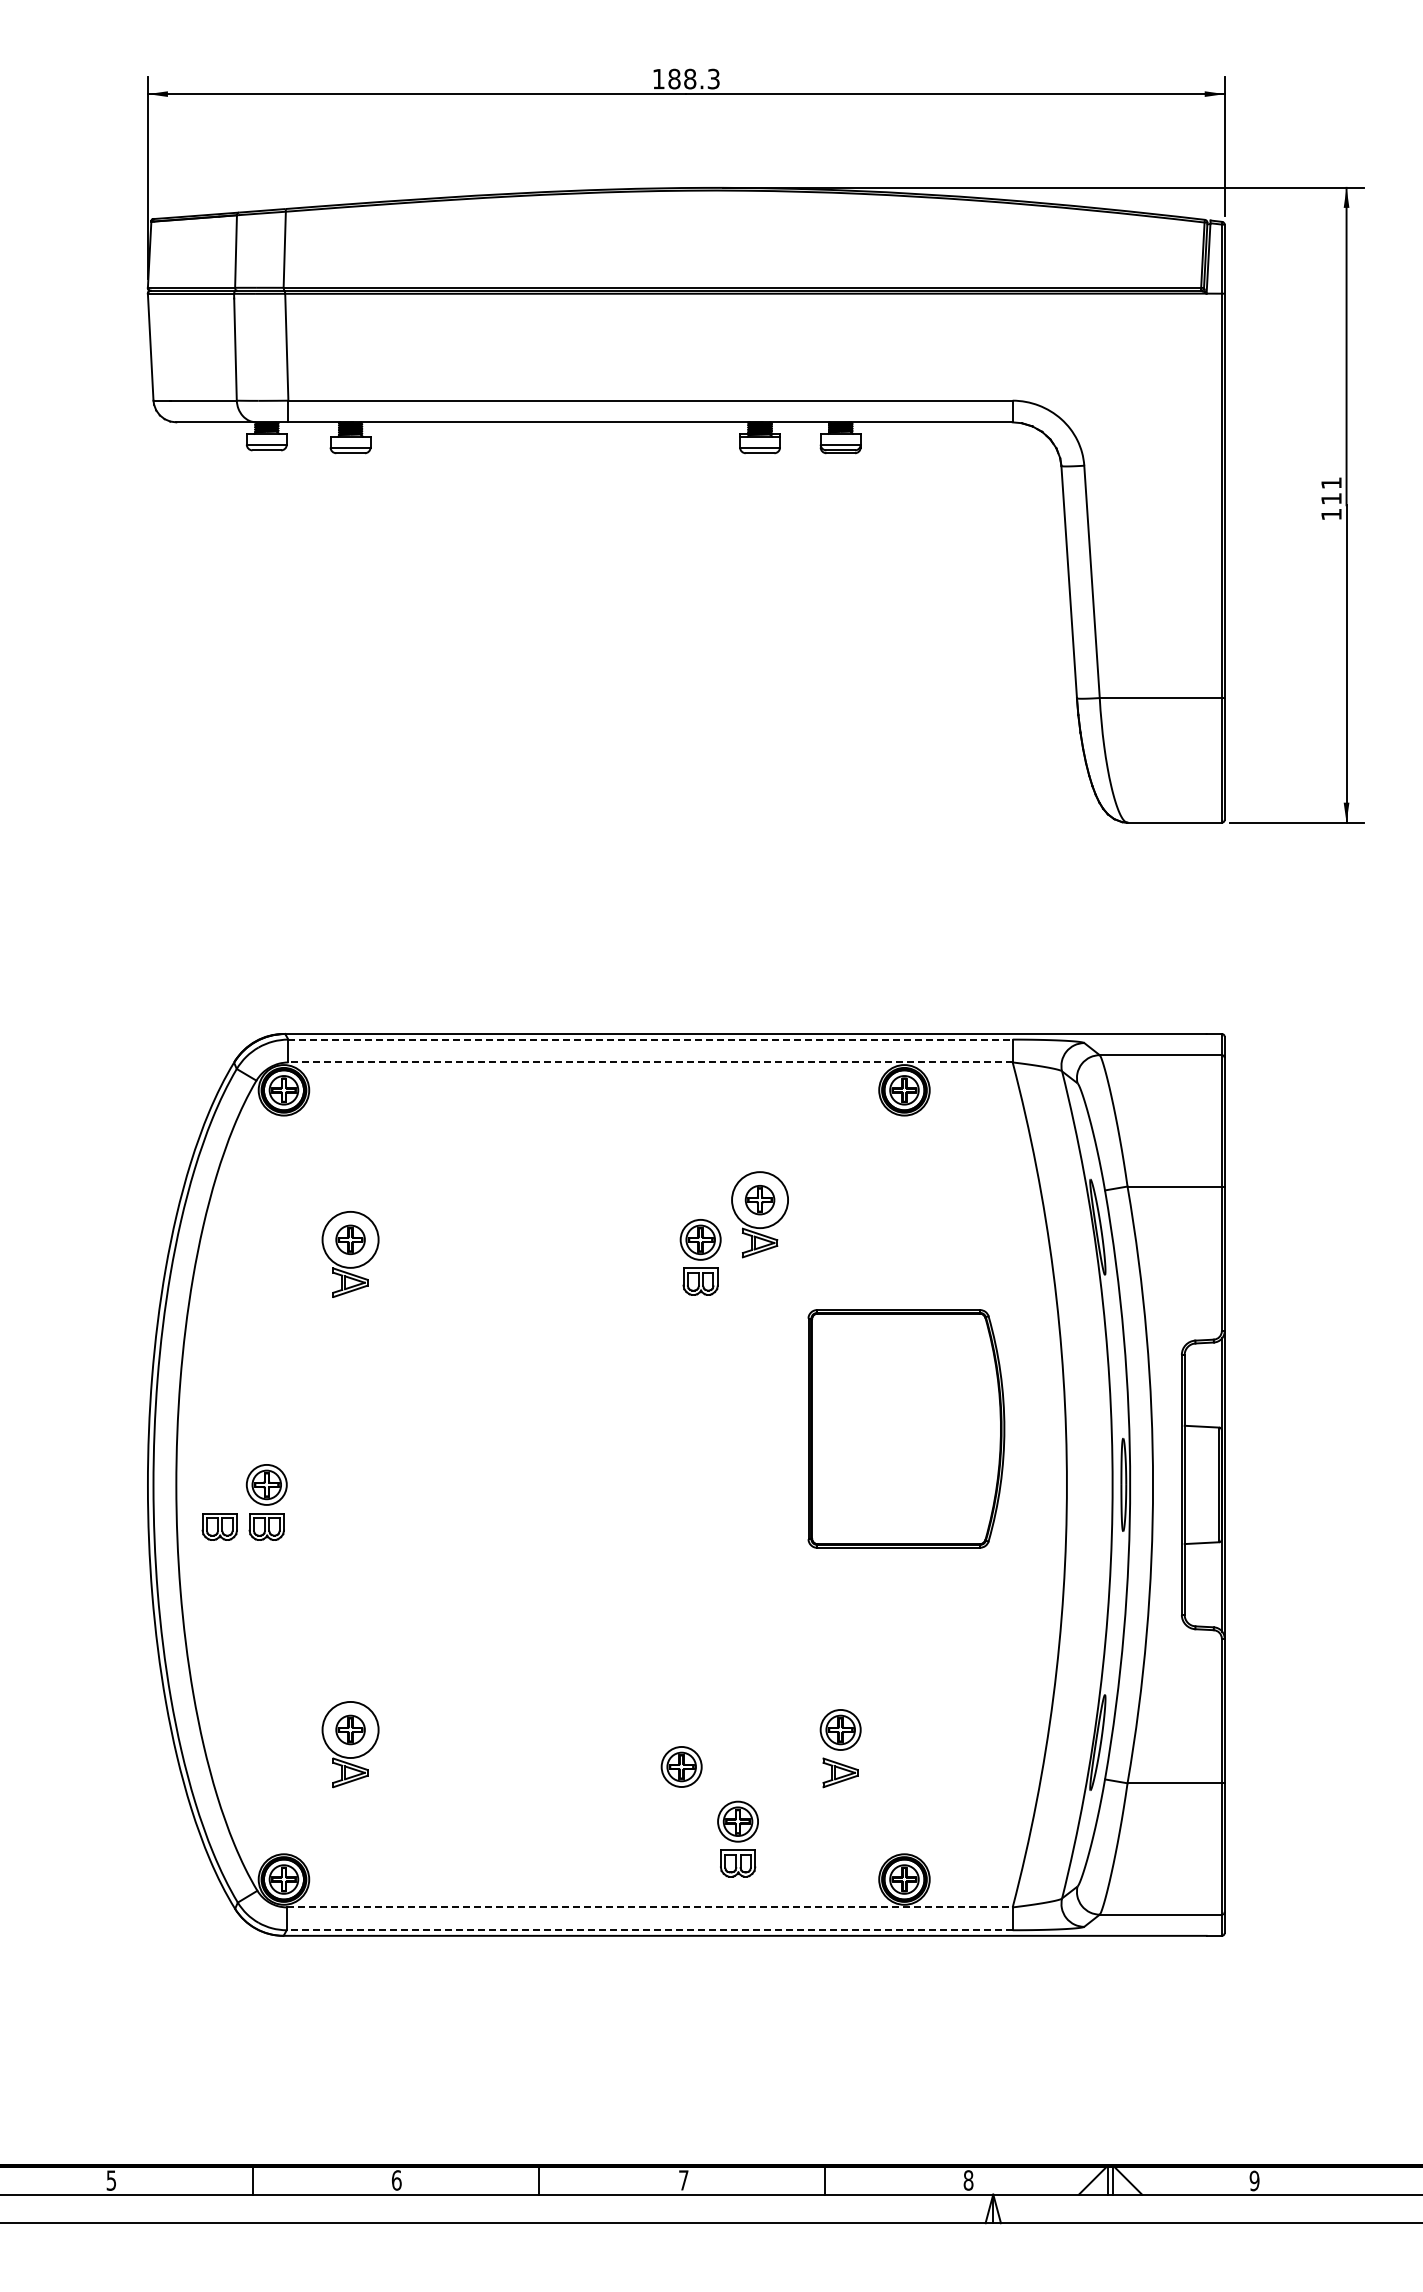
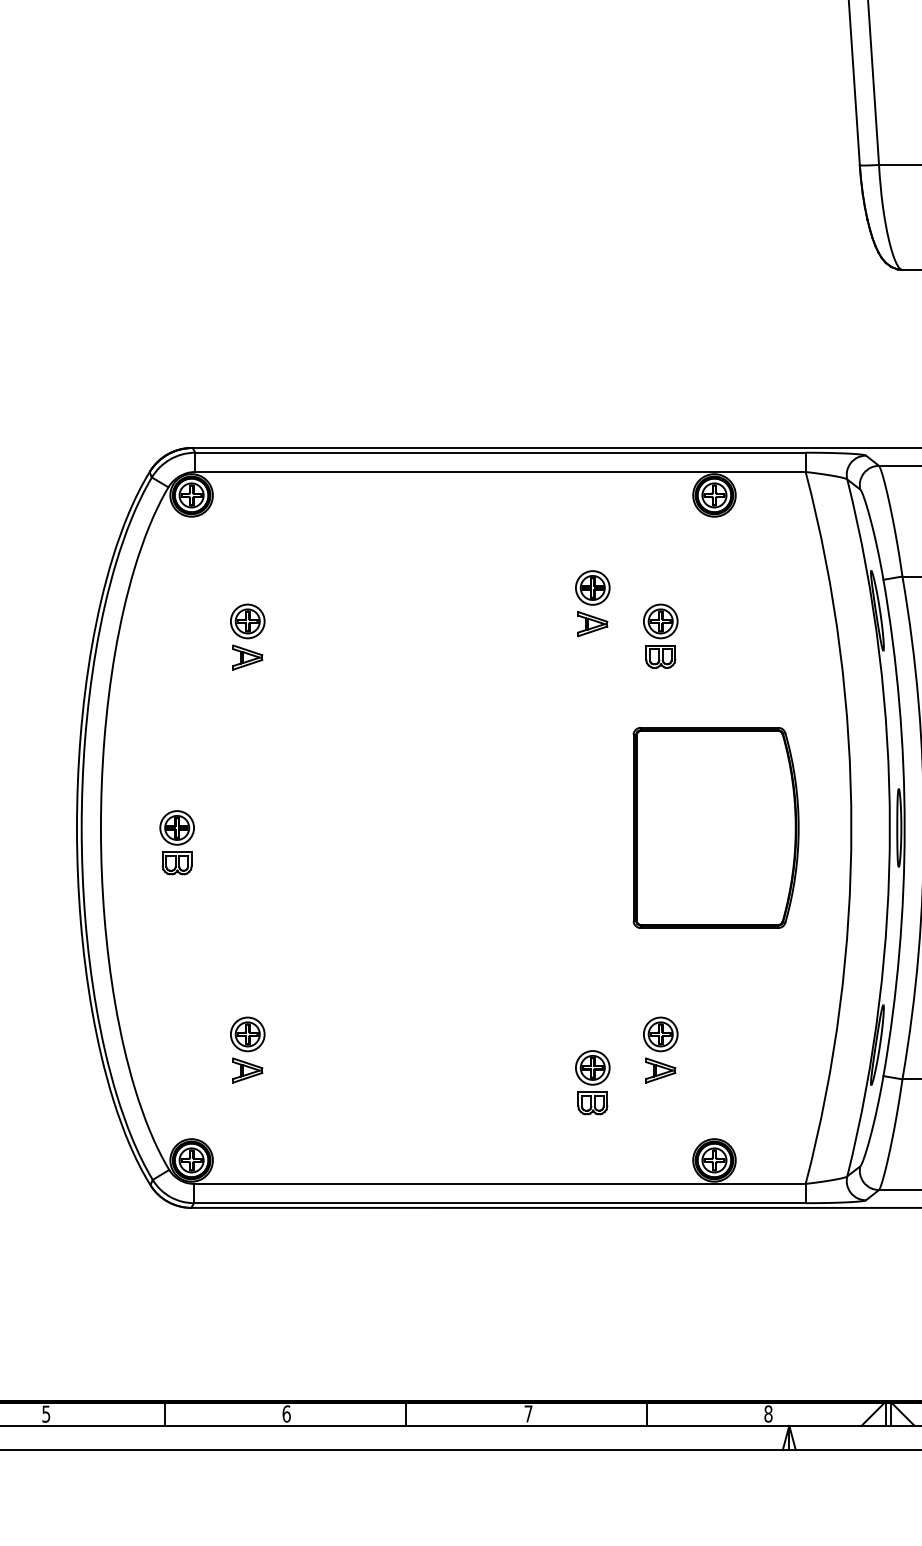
line: (651, 1039) -> (501, 452), dashed -> solid
line: (650, 1062) -> (500, 472), dashed -> solid
circle: (760, 1200) -> (593, 588), size x0.71
circle: (350, 1239) -> (247, 621), size x0.71
part: (700, 1257) -> (660, 636), moved
part: (906, 1428) -> (716, 827), moved
part: (219, 1526) -> (137, 862), removed
circle: (350, 1729) -> (247, 1034), size x0.71
part: (681, 1766) -> (526, 1065), removed
part: (737, 1838) -> (592, 1082), moved
line: (649, 1907) -> (499, 1184), dashed -> solid
line: (649, 1930) -> (499, 1203), dashed -> solid

